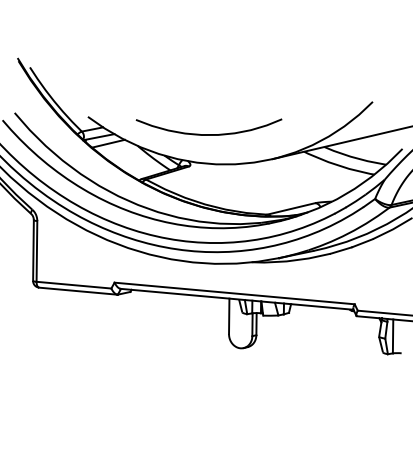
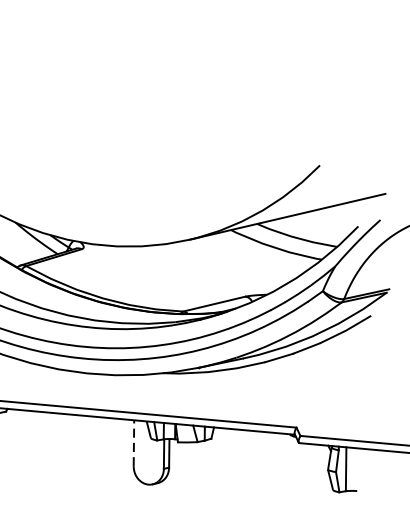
curve: (208, 134) -> (107, 207), removed
line: (229, 316) -> (134, 443), solid -> dashed

